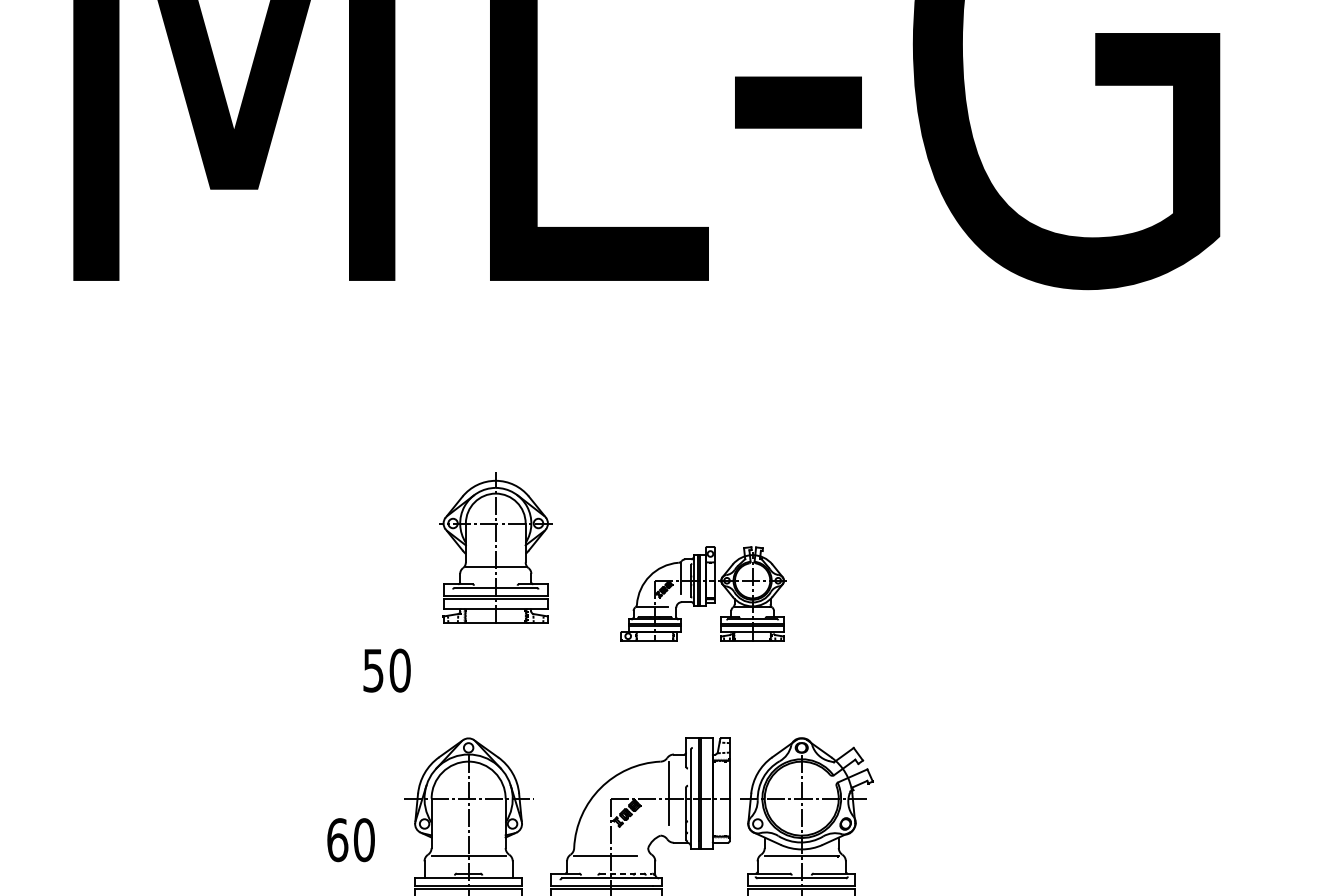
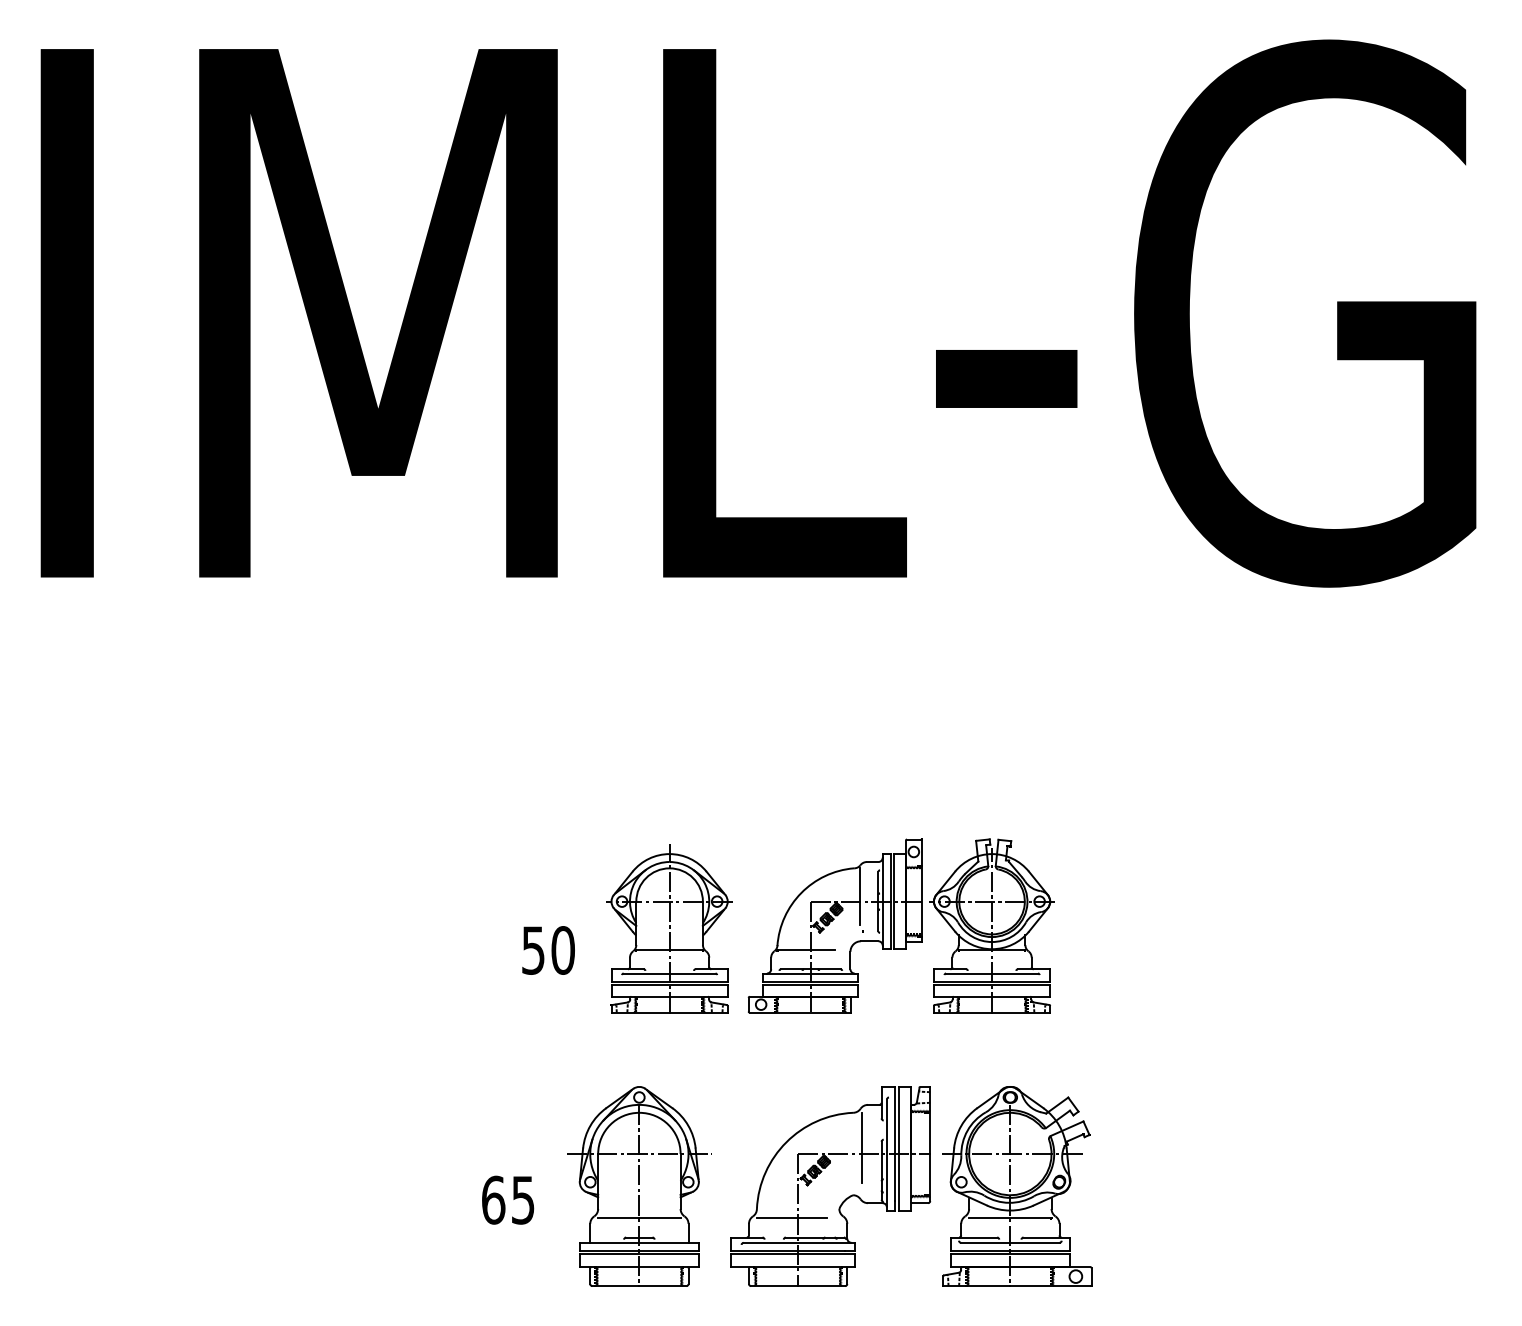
part: (495, 547) -> (669, 928), moved
part: (703, 593) -> (900, 925), size x1.67
text: (387, 670) -> (548, 950), moved
text: (364, 839) -> (523, 1199), 60 -> 65
line: (626, 873) -> (815, 1237), dashed -> solid

